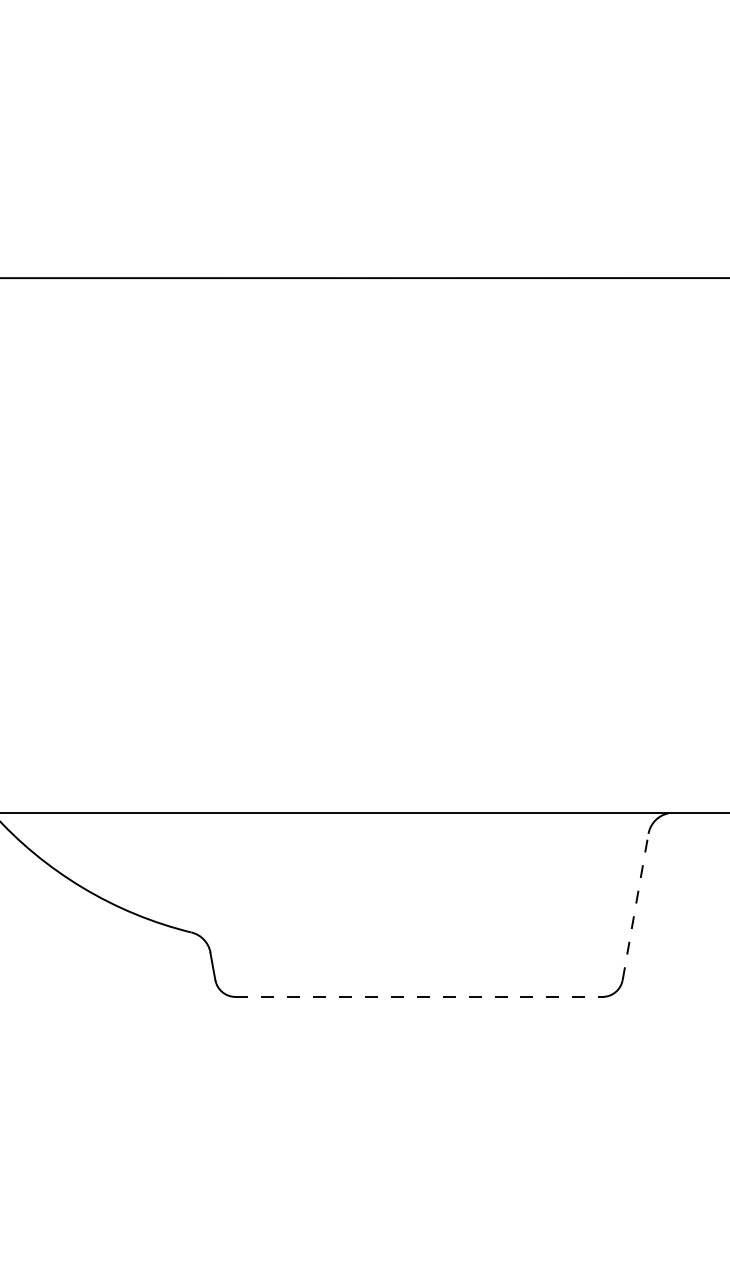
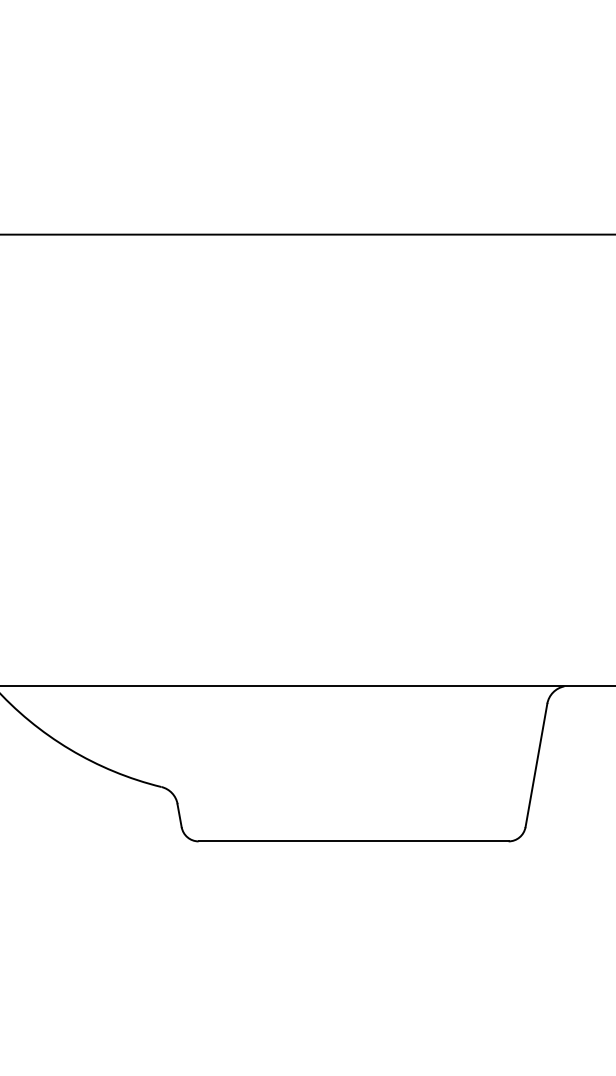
line: (635, 906) -> (536, 765), dashed -> solid
line: (419, 996) -> (354, 841), dashed -> solid

